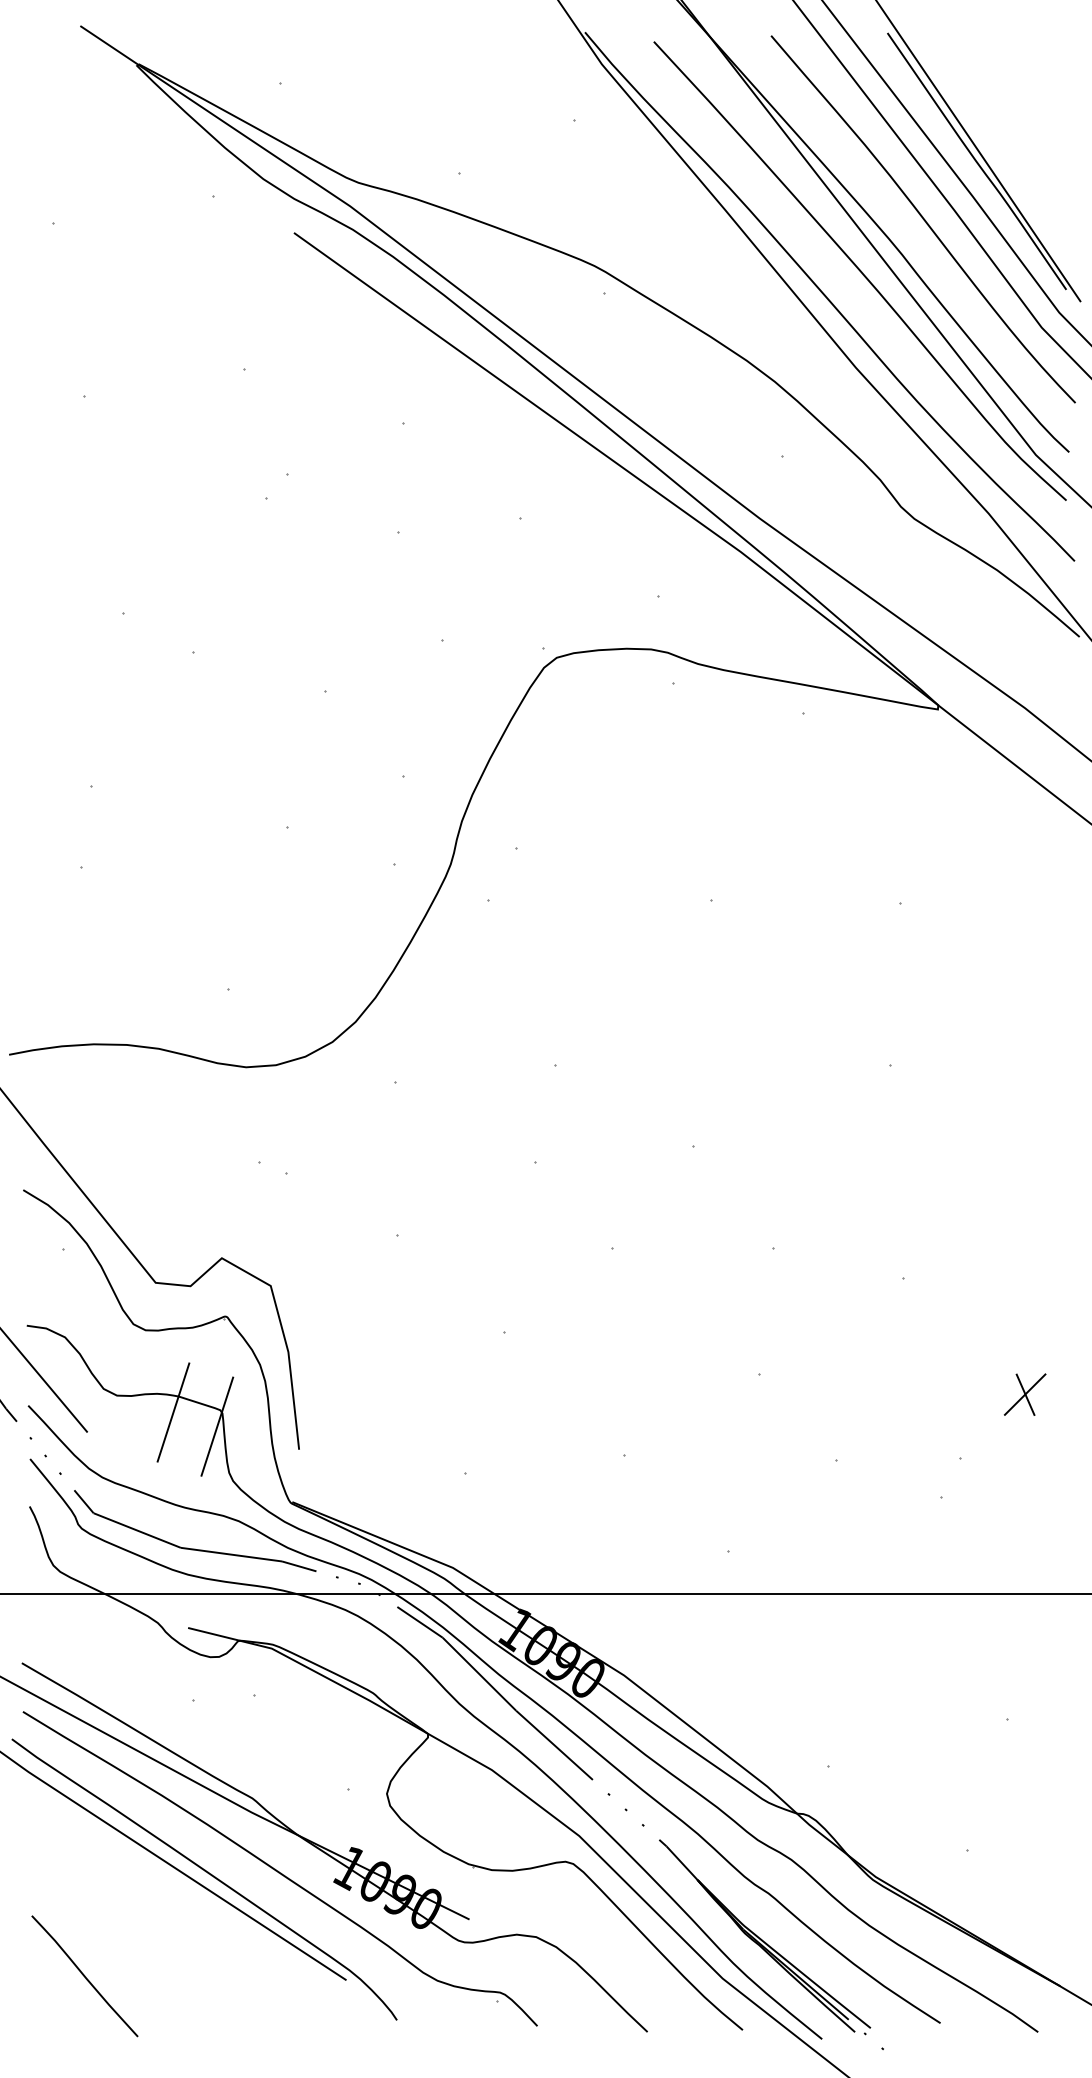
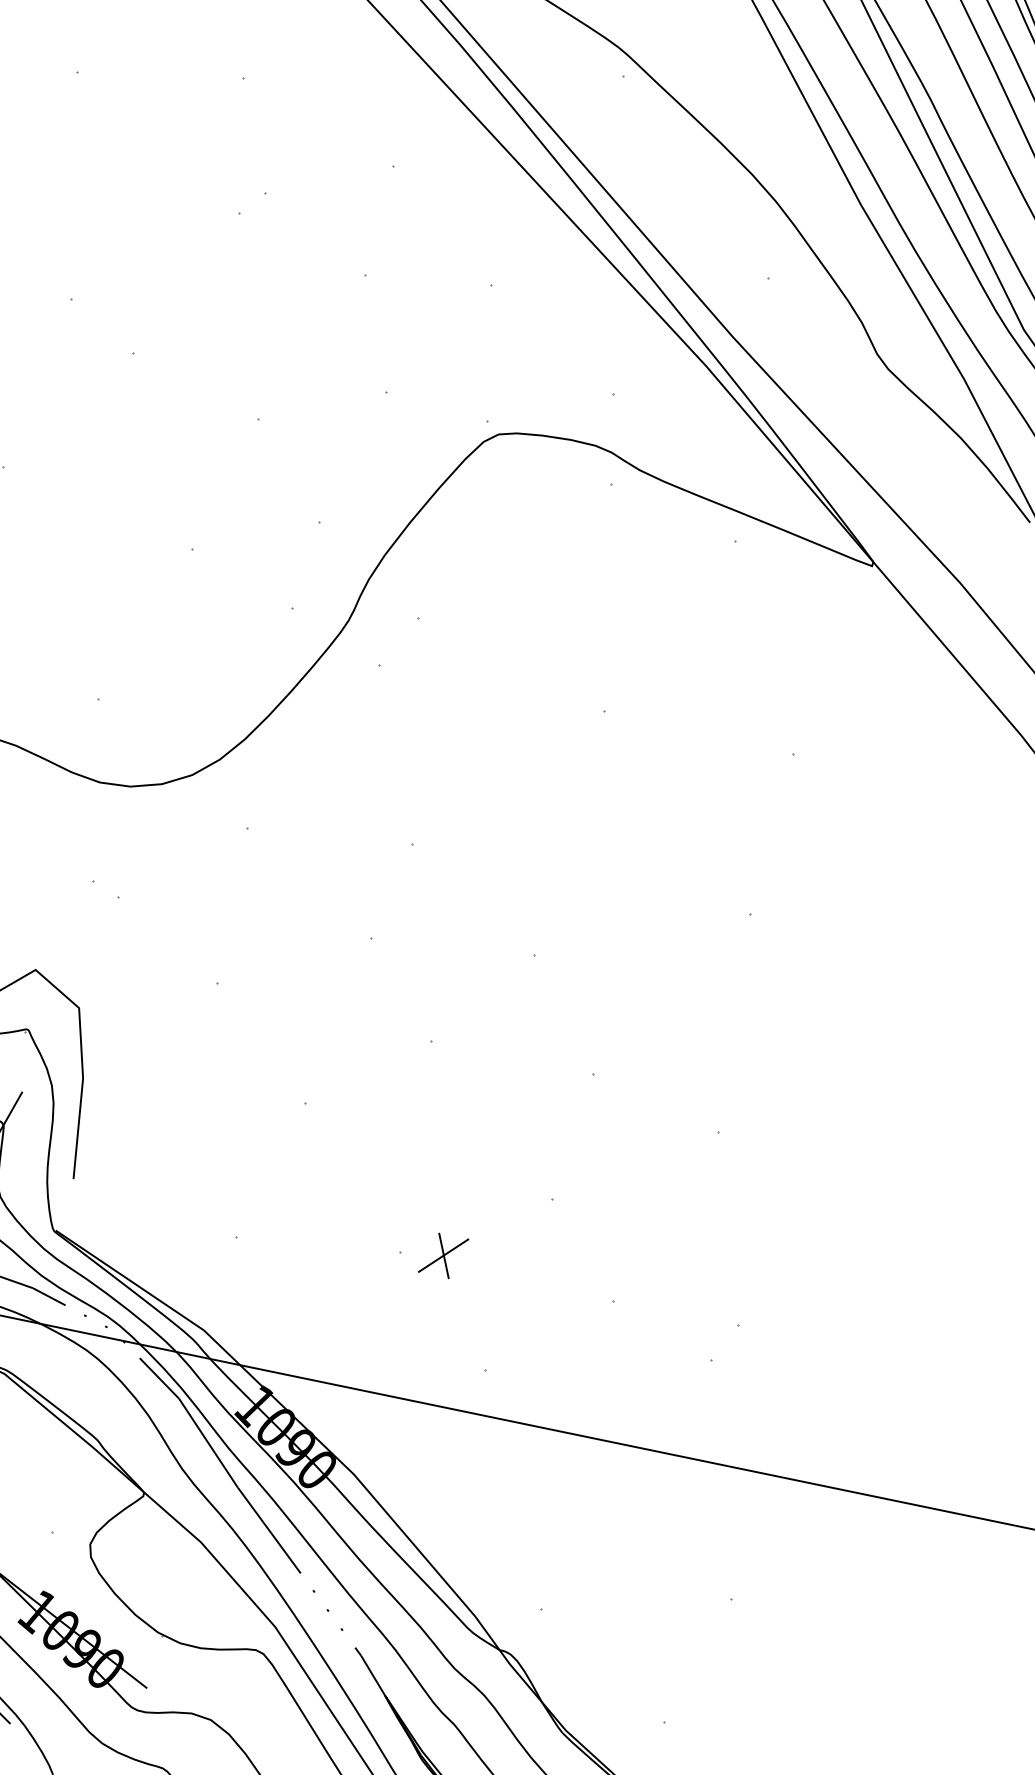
part: (1024, 1394) -> (442, 1255), moved

